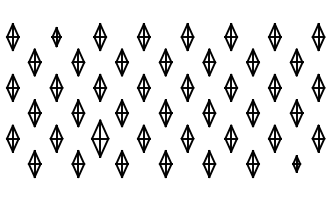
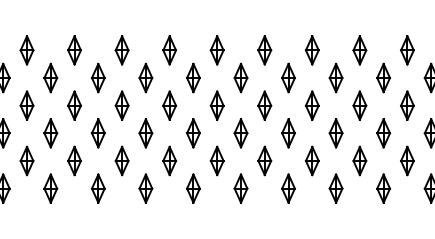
part: (56, 37) -> (26, 50), size x1.43
part: (100, 138) -> (74, 160), size x0.71
part: (296, 163) -> (288, 188), size x1.67

